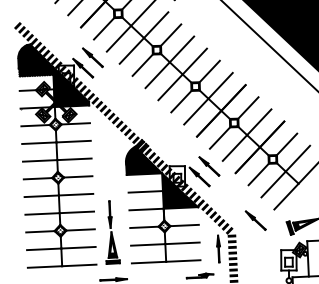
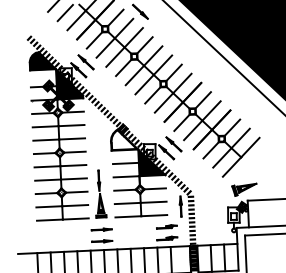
hatch: (36, 71) -> (43, 72), removed
hatch: (142, 160) -> (123, 139), removed
line: (255, 221) -> (208, 185), removed

